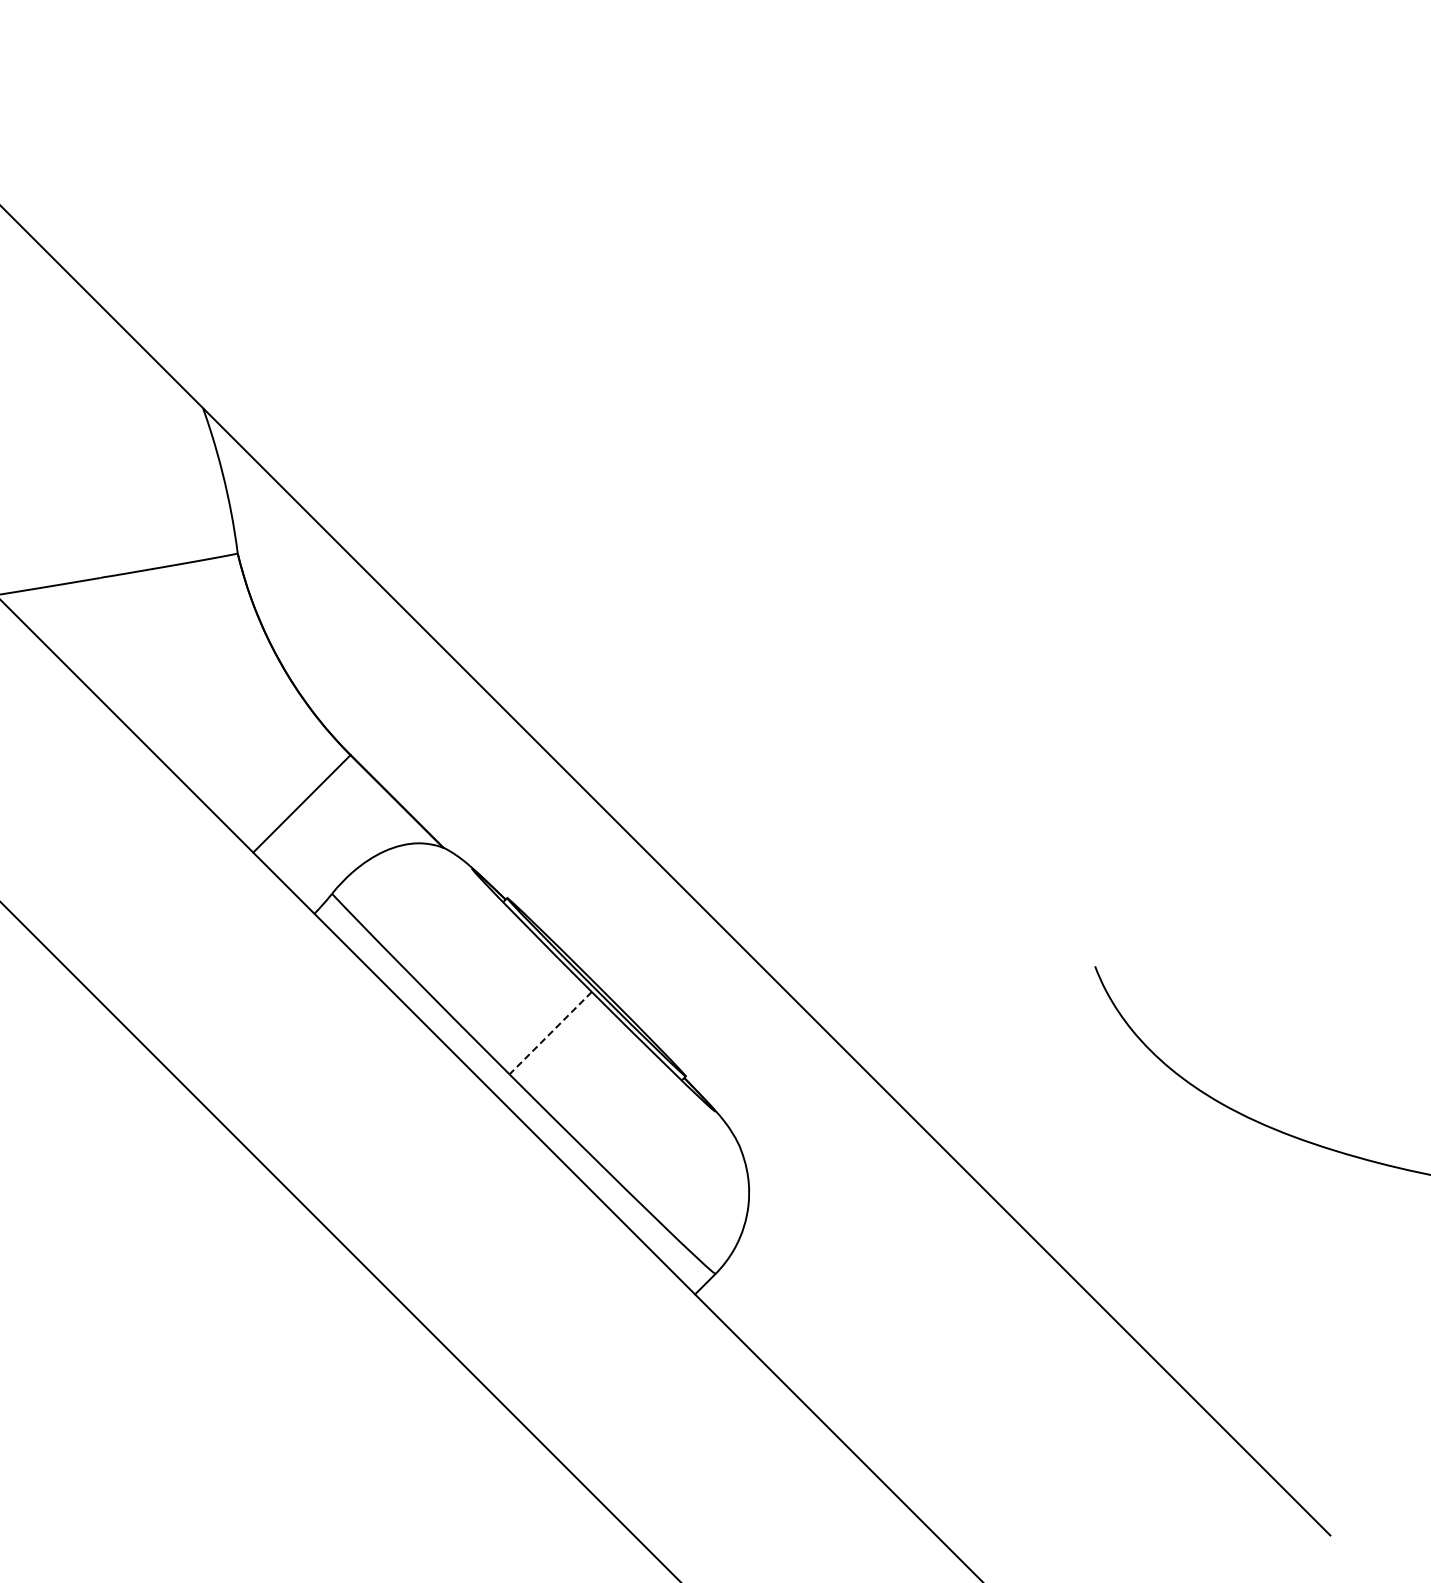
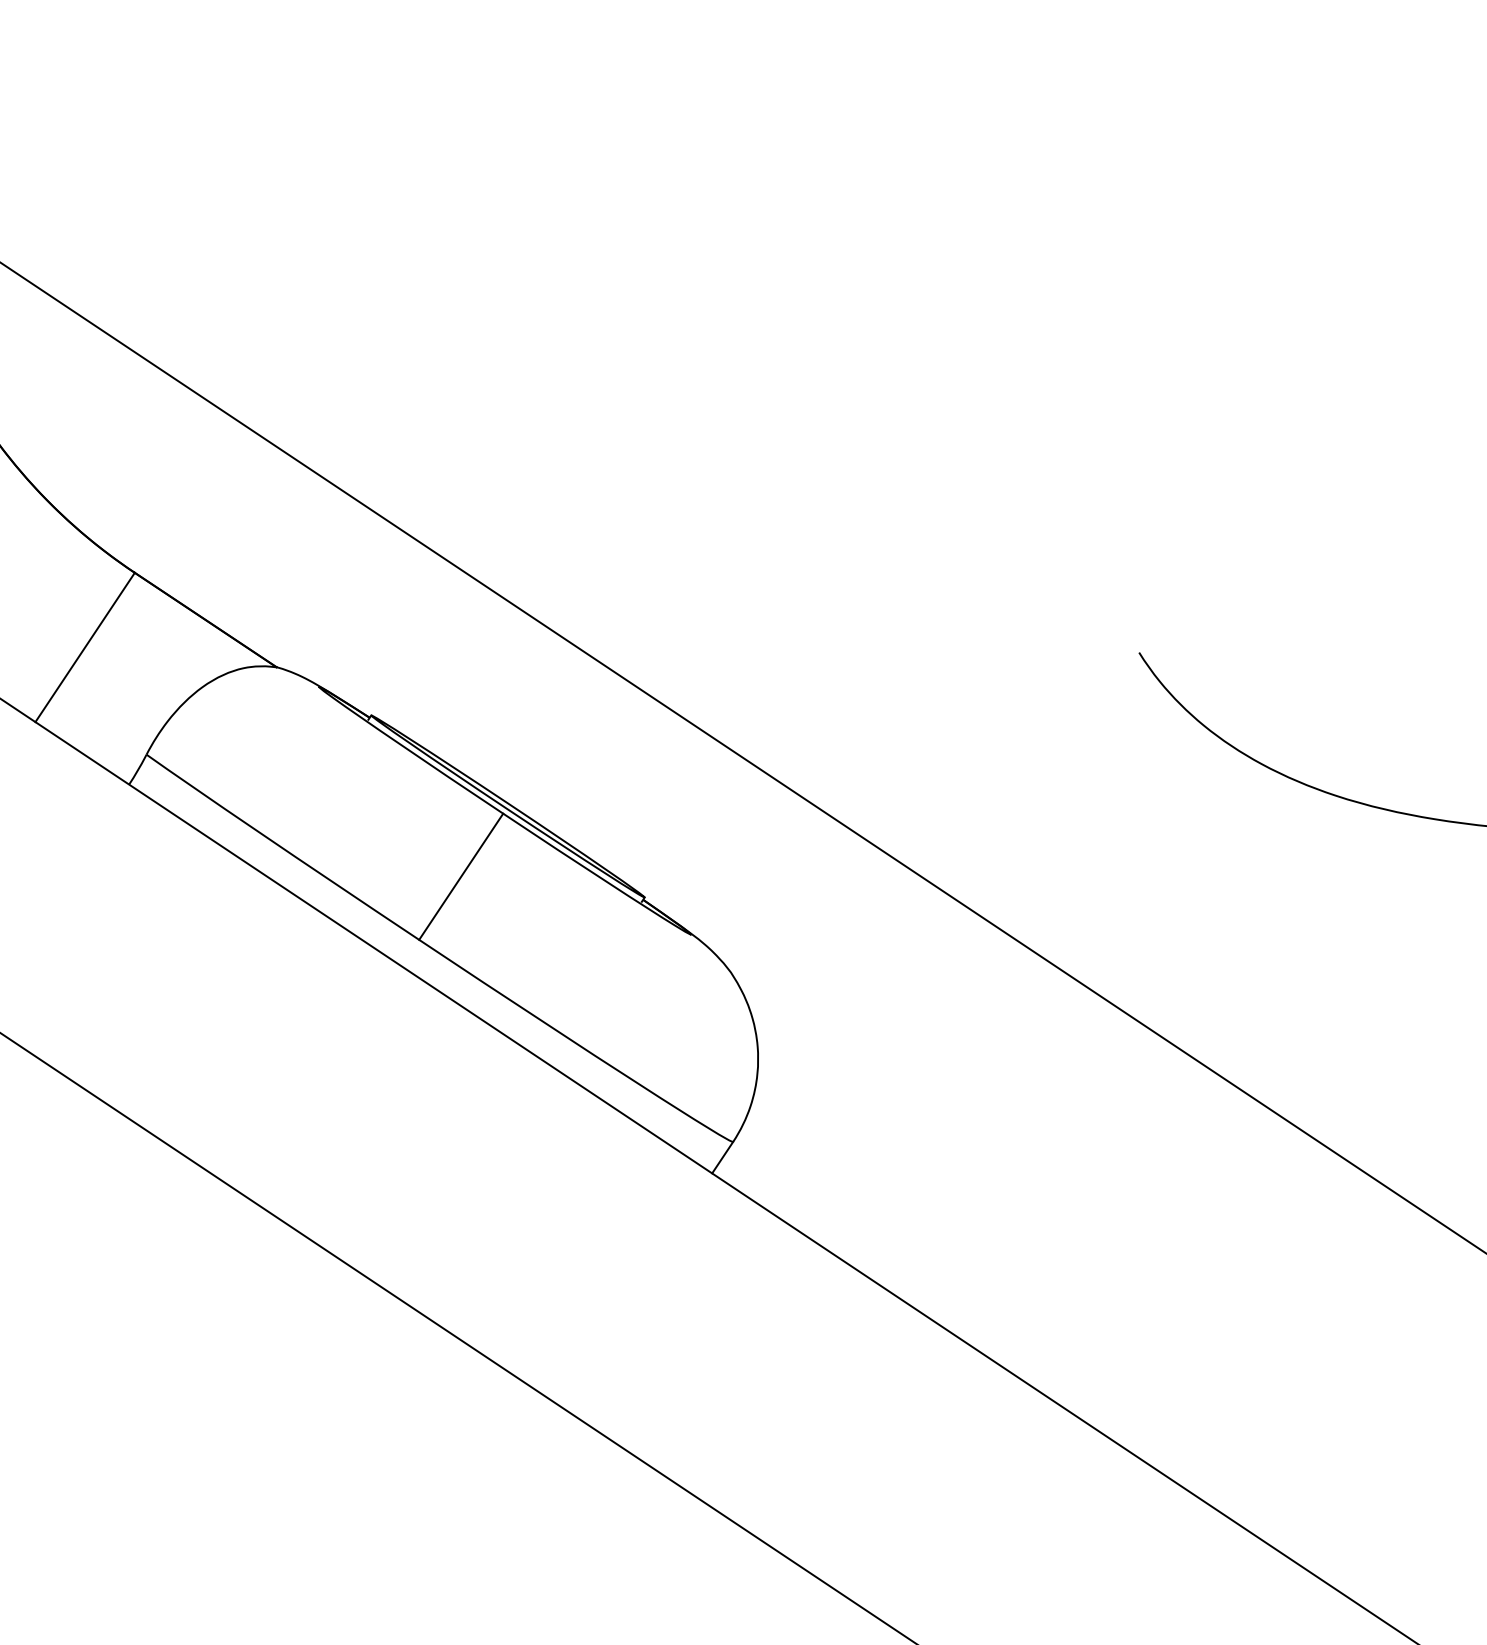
line: (550, 1033) -> (461, 877), dashed -> solid

